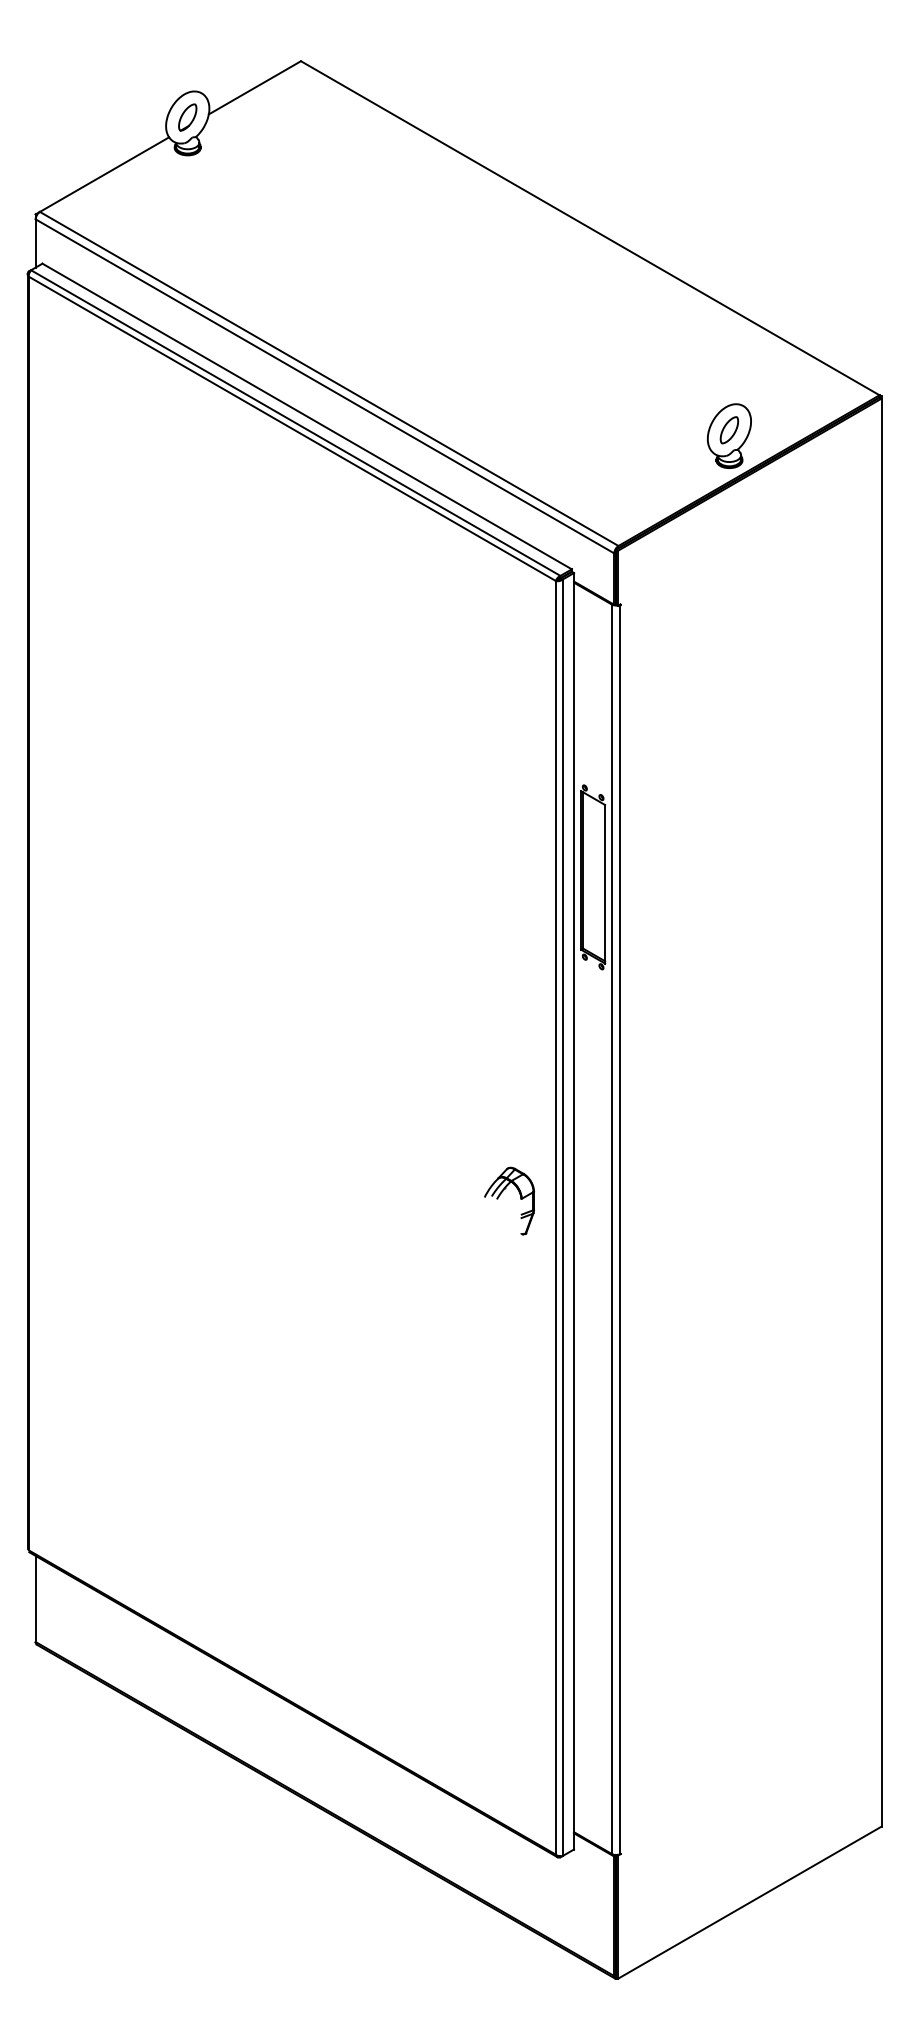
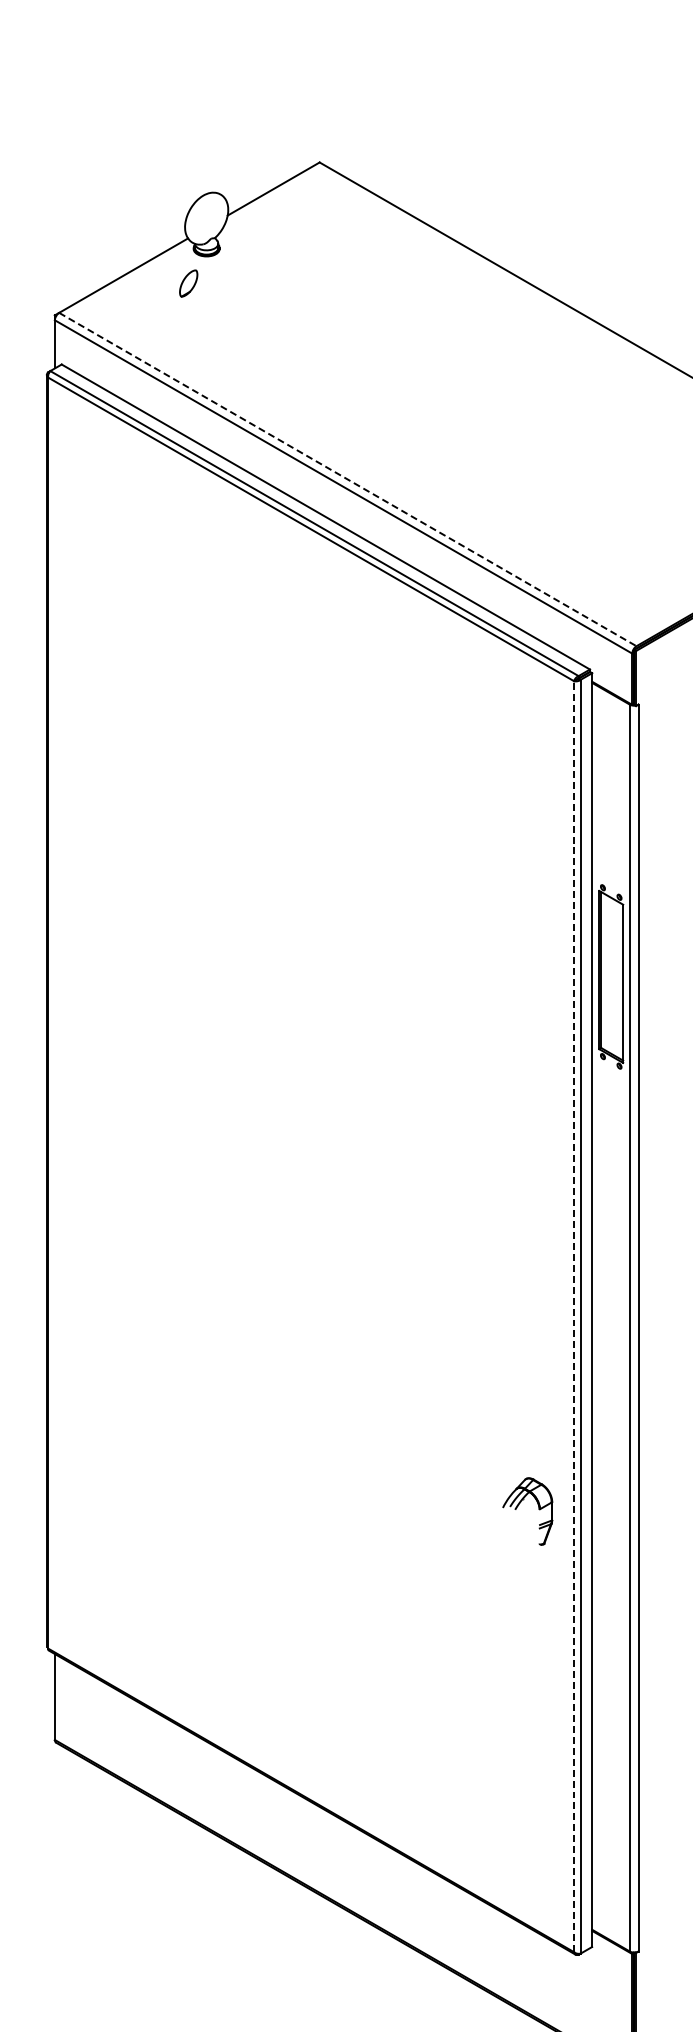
part: (187, 117) -> (188, 283), moved
line: (329, 379) -> (348, 480), solid -> dashed
part: (501, 1194) -> (519, 1504), moved
line: (555, 1217) -> (573, 1316), solid -> dashed

